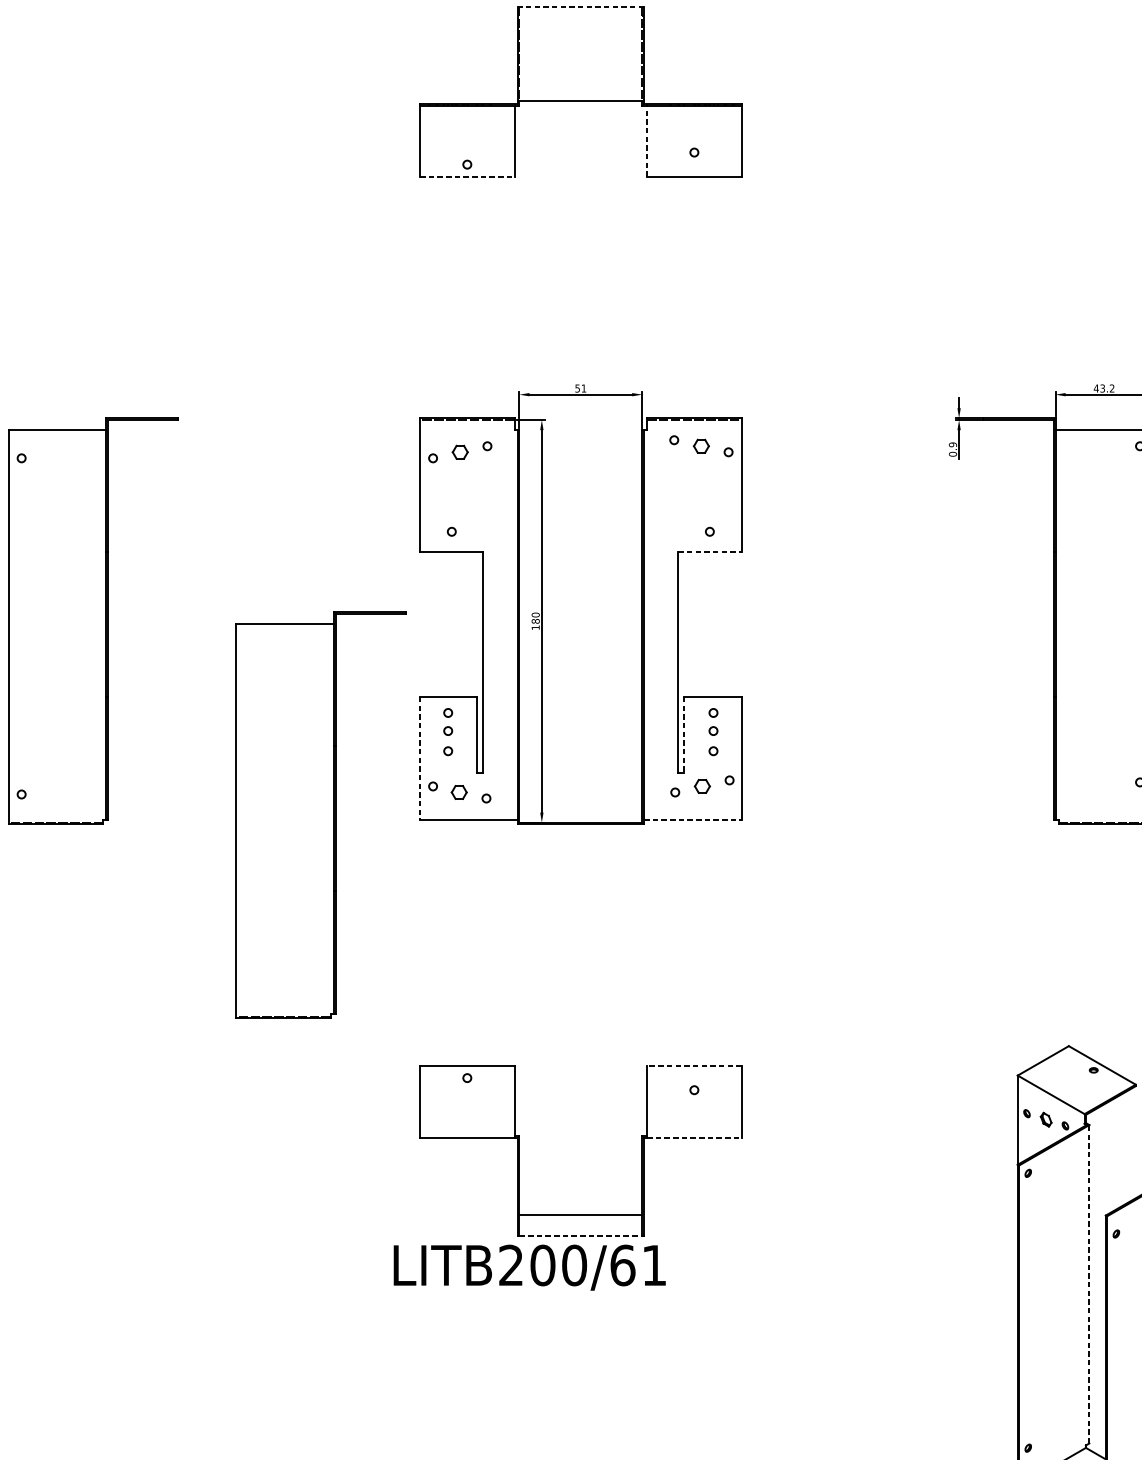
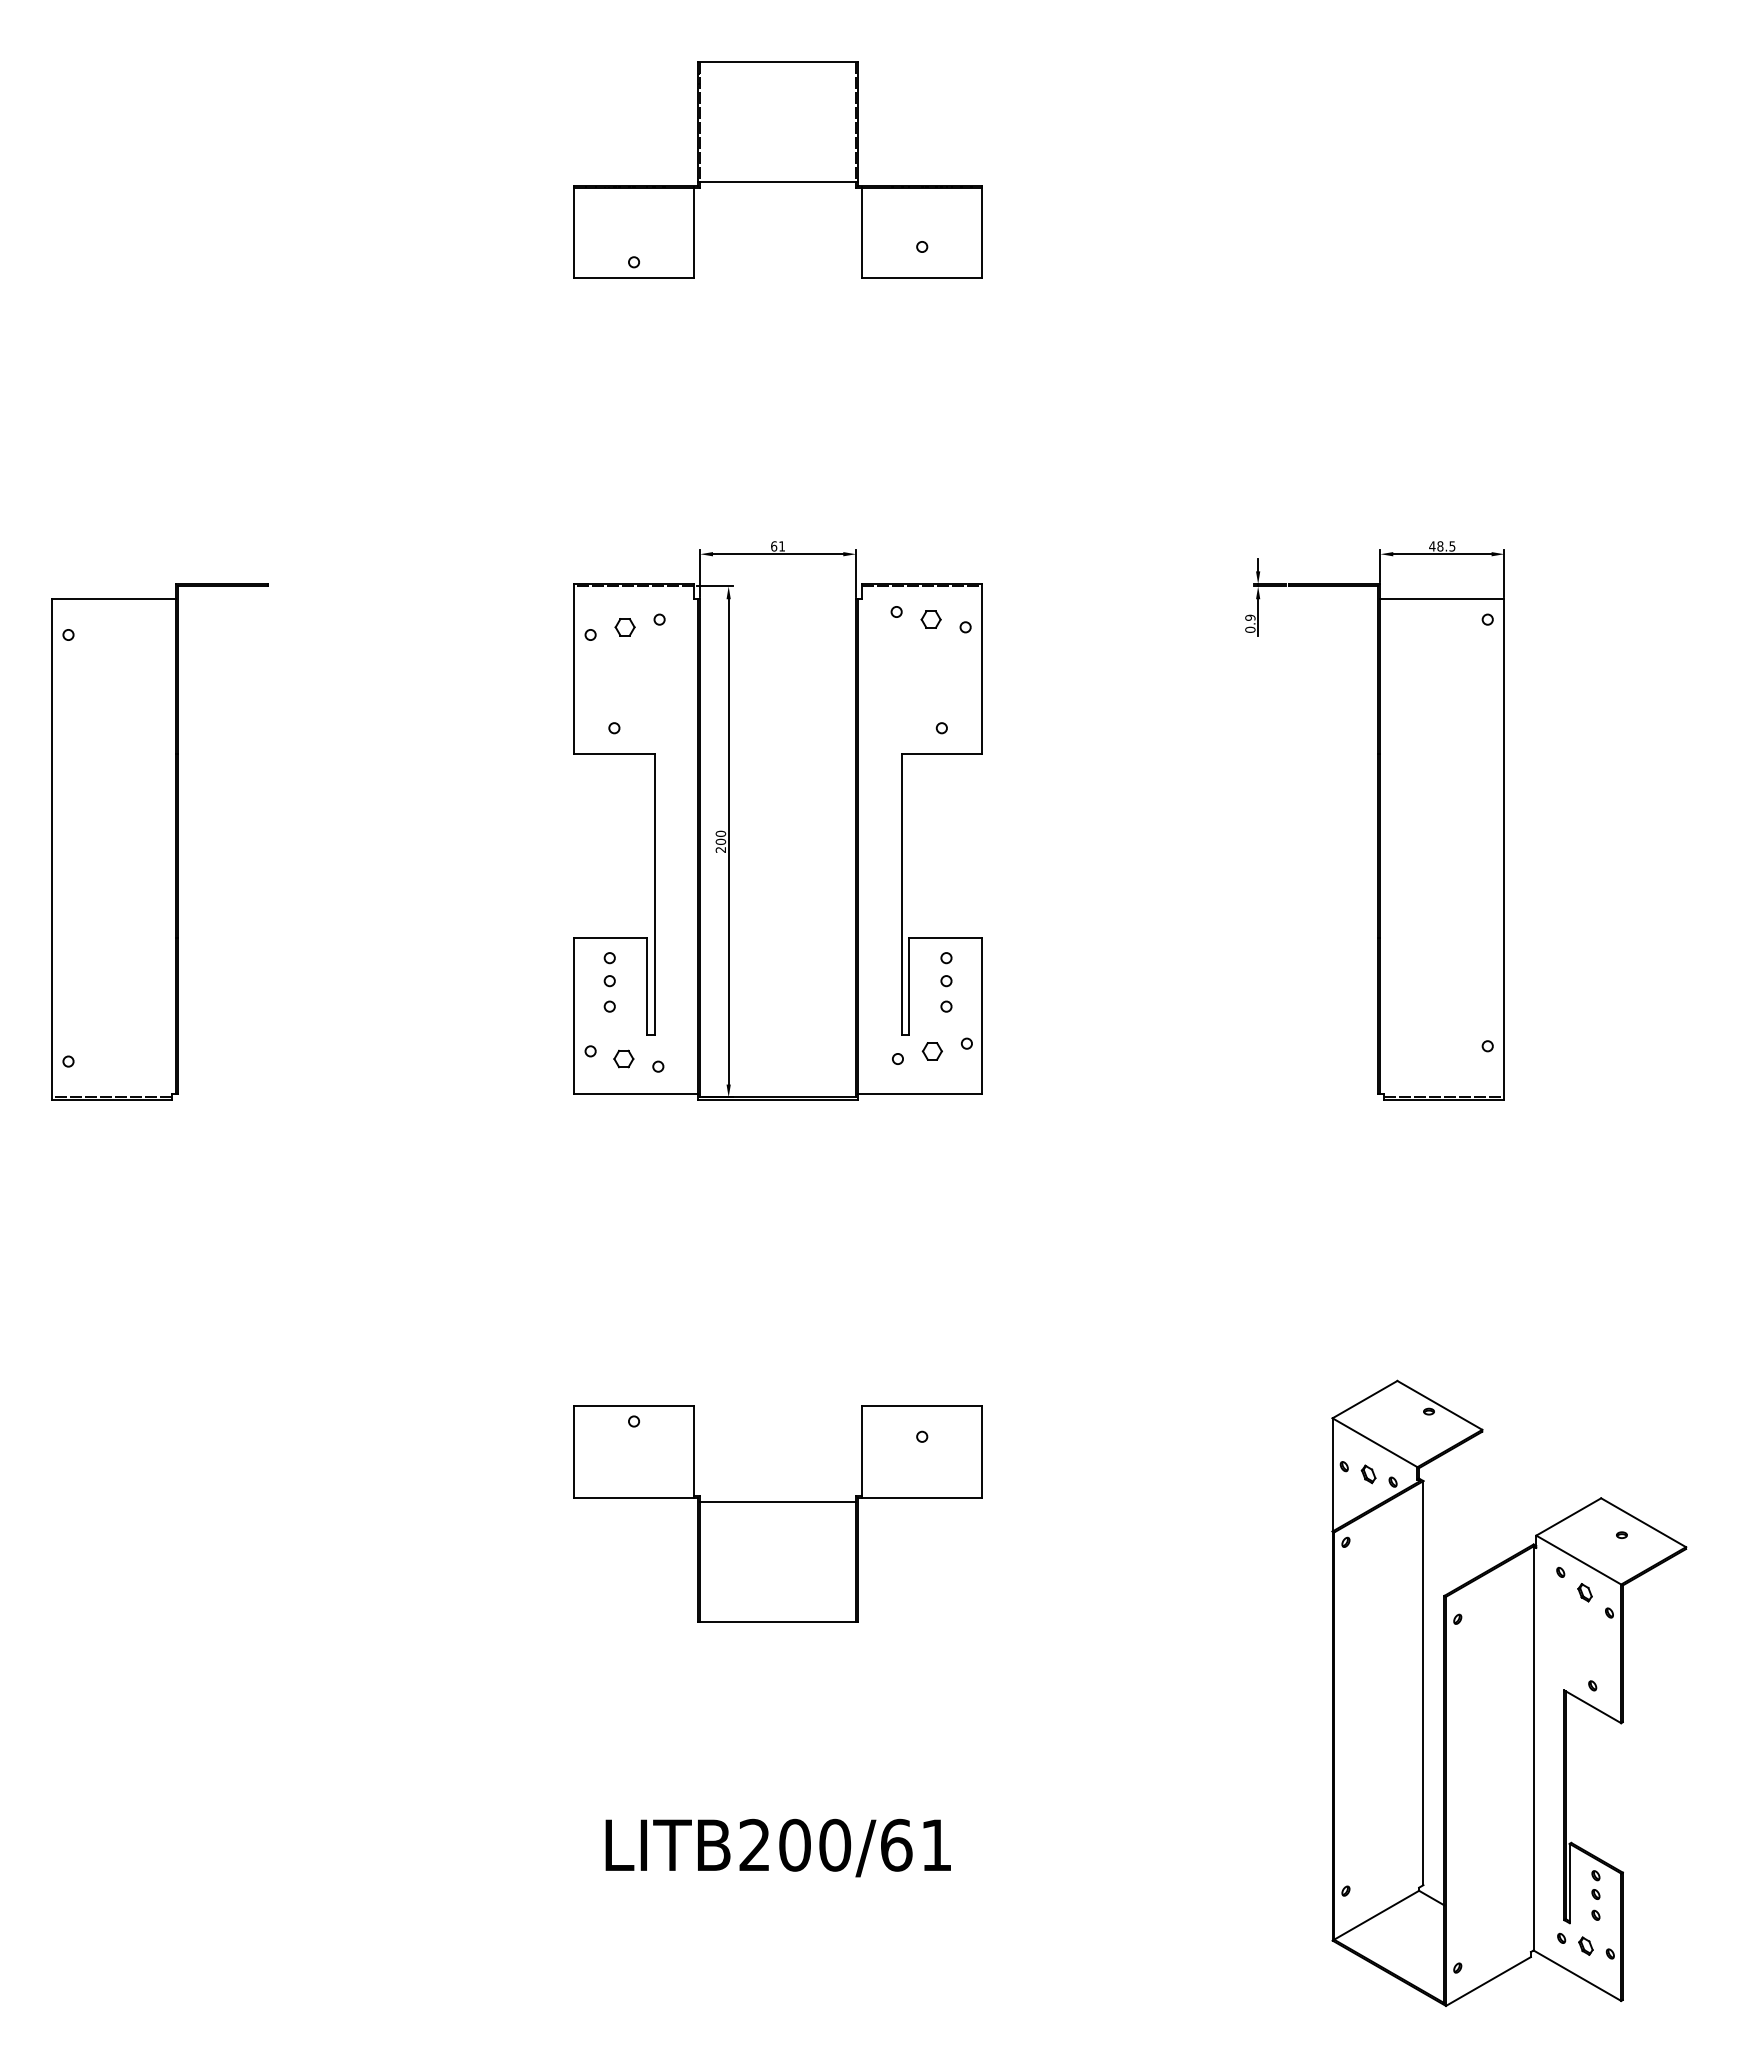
line: (580, 7) -> (777, 62), dashed -> solid
line: (647, 141) -> (862, 232), dashed -> solid
line: (467, 176) -> (634, 277), dashed -> solid
text: (577, 388) -> (774, 546), 51 -> 61
text: (1107, 388) -> (1446, 546), 43.2 -> 48.5
line: (710, 551) -> (942, 753), dashed -> solid
text: (535, 624) -> (720, 845), 180 -> 200
line: (684, 735) -> (909, 986), dashed -> solid
line: (420, 758) -> (574, 1015), dashed -> solid
part: (321, 814) -> (448, 1087), removed
line: (693, 819) -> (920, 1093), dashed -> solid
line: (693, 1066) -> (921, 1406), dashed -> solid
line: (694, 1137) -> (922, 1497), dashed -> solid
line: (581, 1214) -> (778, 1501), moved
line: (581, 1235) -> (778, 1621), dashed -> solid
text: (529, 1267) -> (777, 1847), moved
line: (1089, 1283) -> (1423, 1682), dashed -> solid

